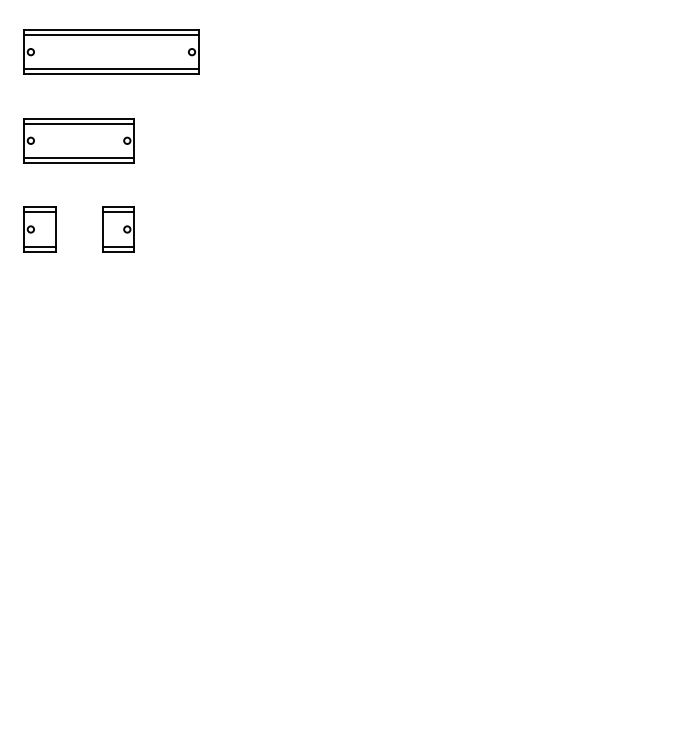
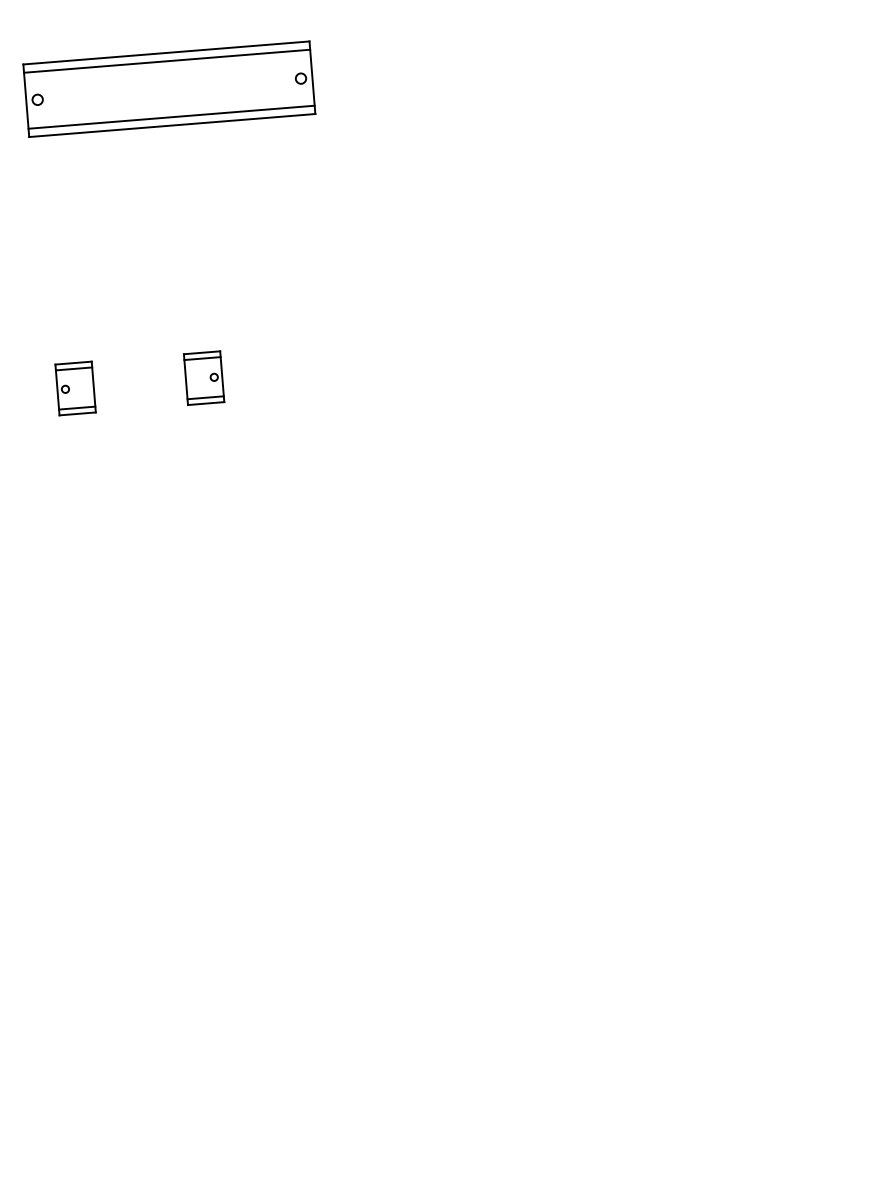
part: (78, 140) -> (127, 237), removed
part: (39, 229) -> (75, 388), size x0.7
part: (118, 229) -> (204, 378), size x0.7

